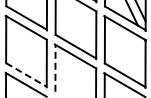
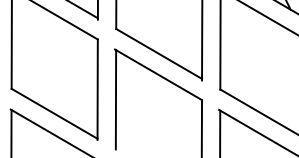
line: (55, 68) -> (116, 100), dashed -> solid
line: (26, 75) -> (54, 114), dashed -> solid

